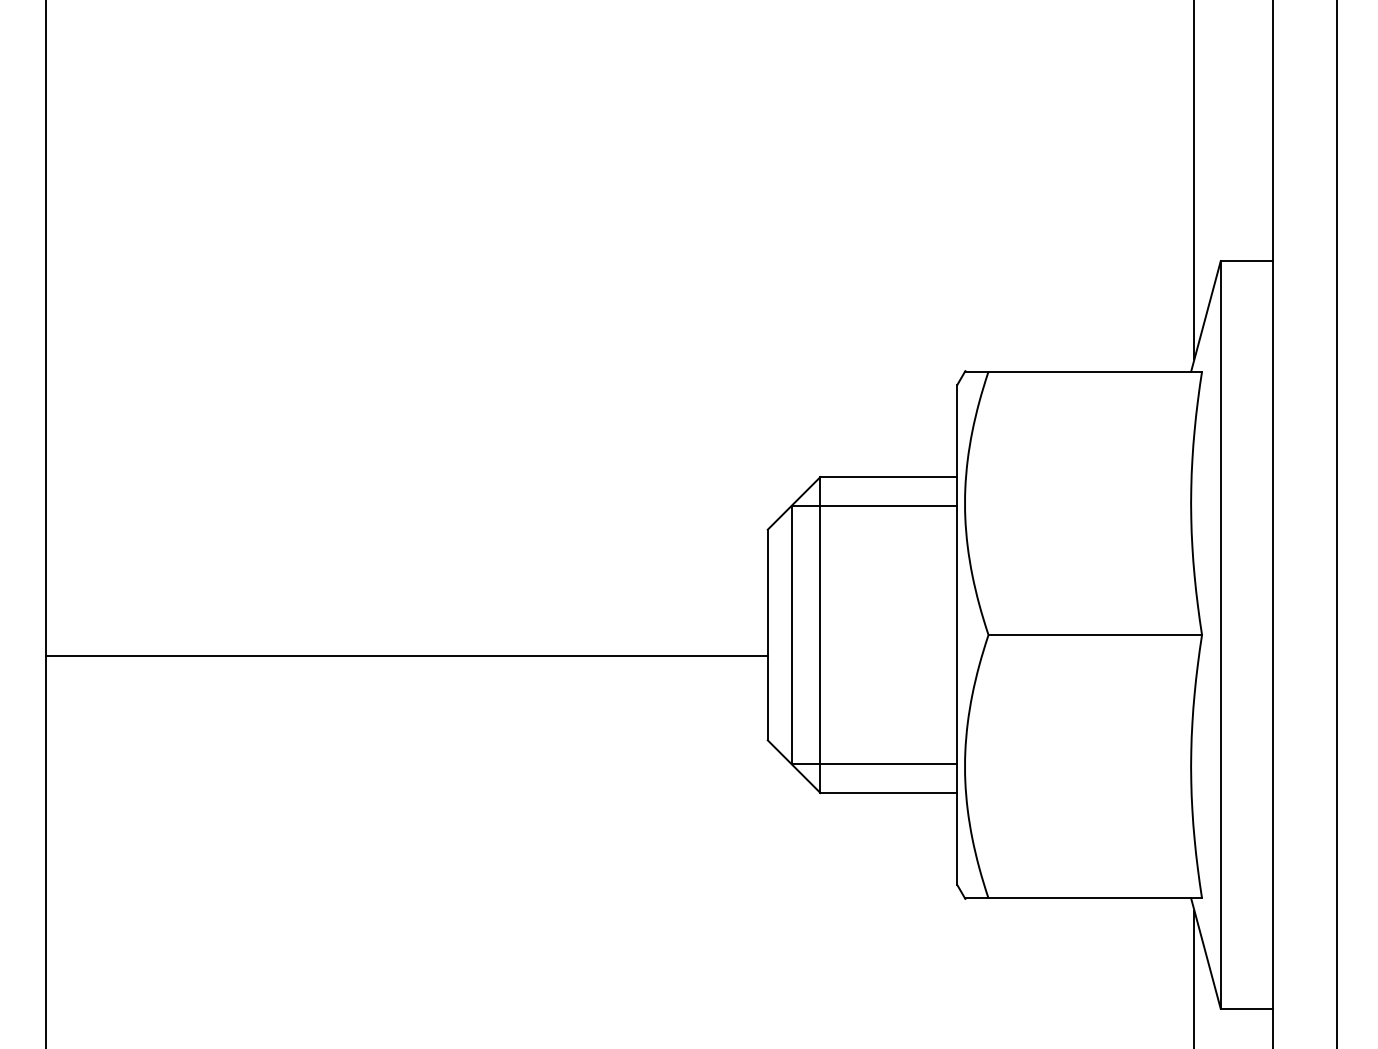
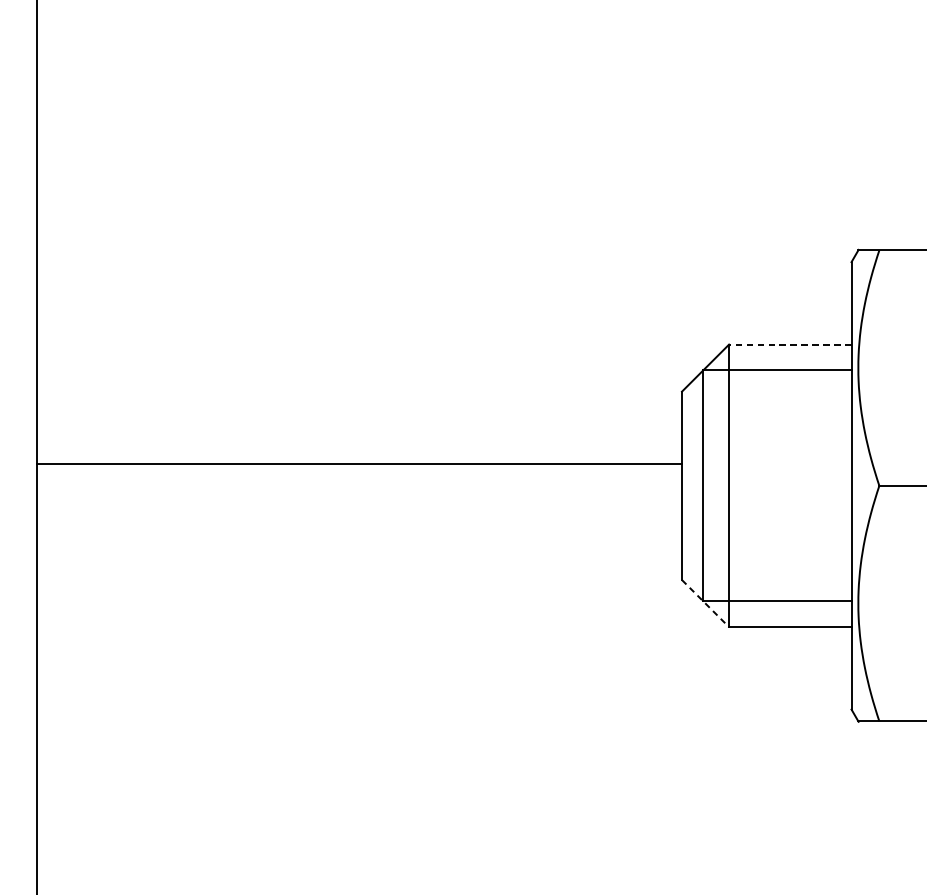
line: (888, 477) -> (789, 345), solid -> dashed
line: (406, 656) -> (358, 463), moved
line: (794, 767) -> (705, 604), solid -> dashed

